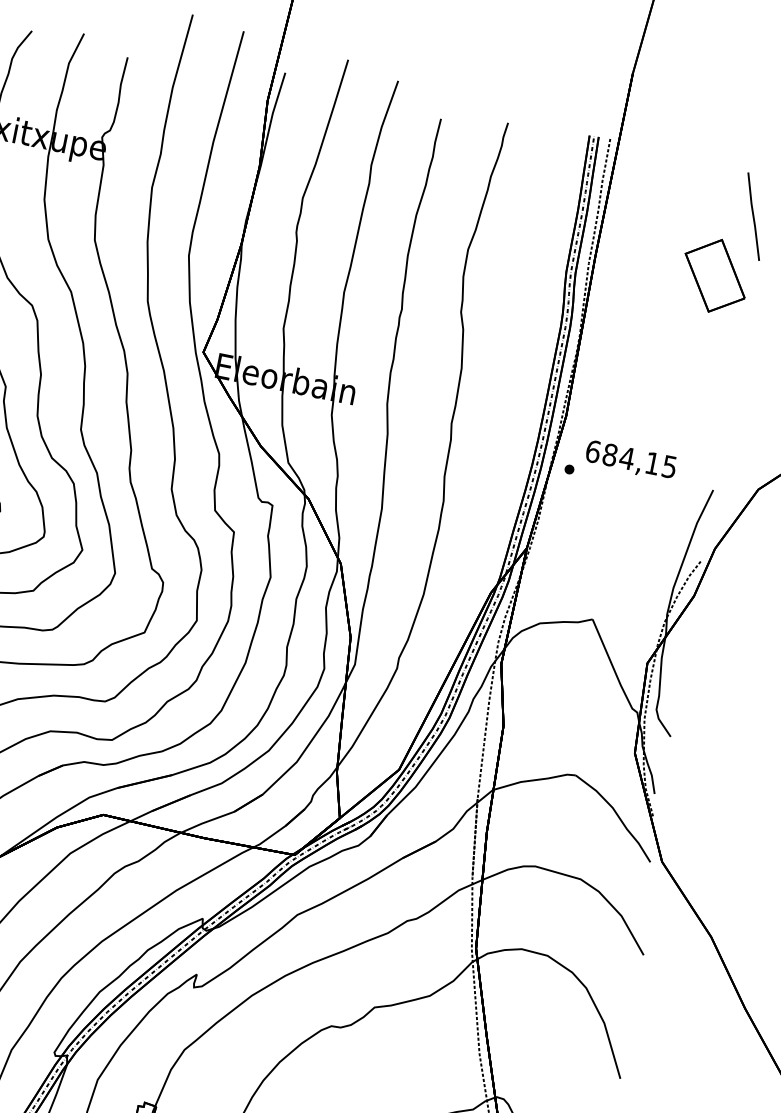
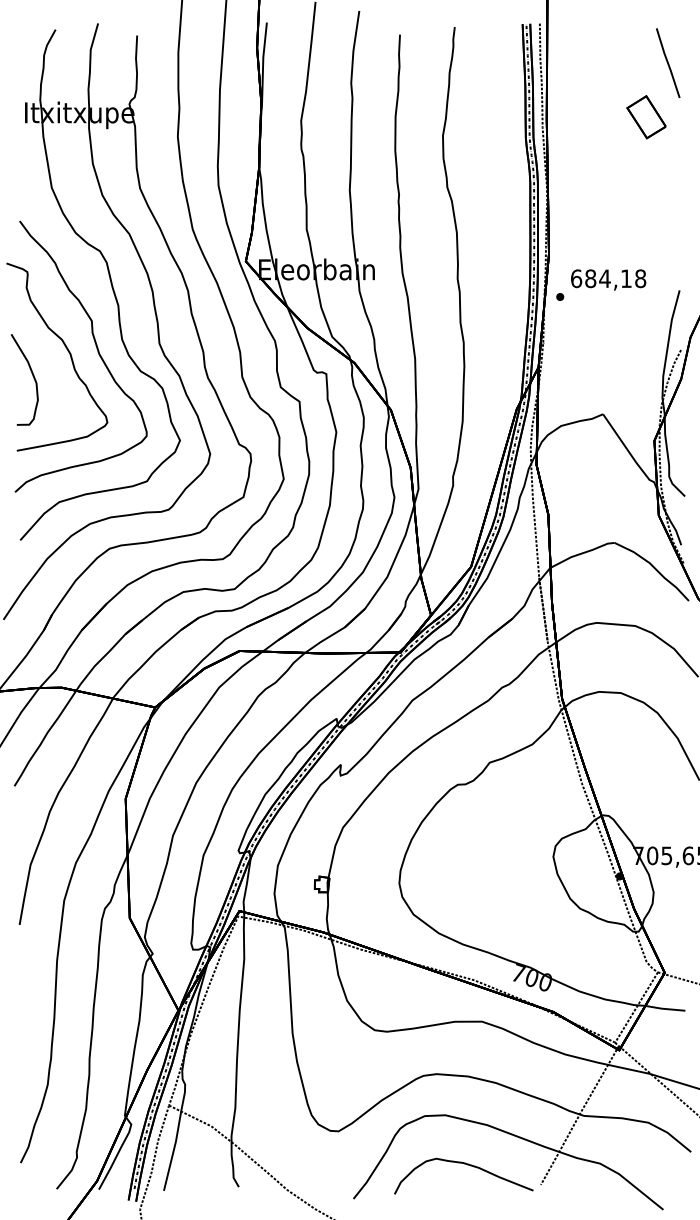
part: (714, 276) -> (646, 117), size x0.7
text: (669, 466) -> (640, 278), 684,15 -> 684,18

